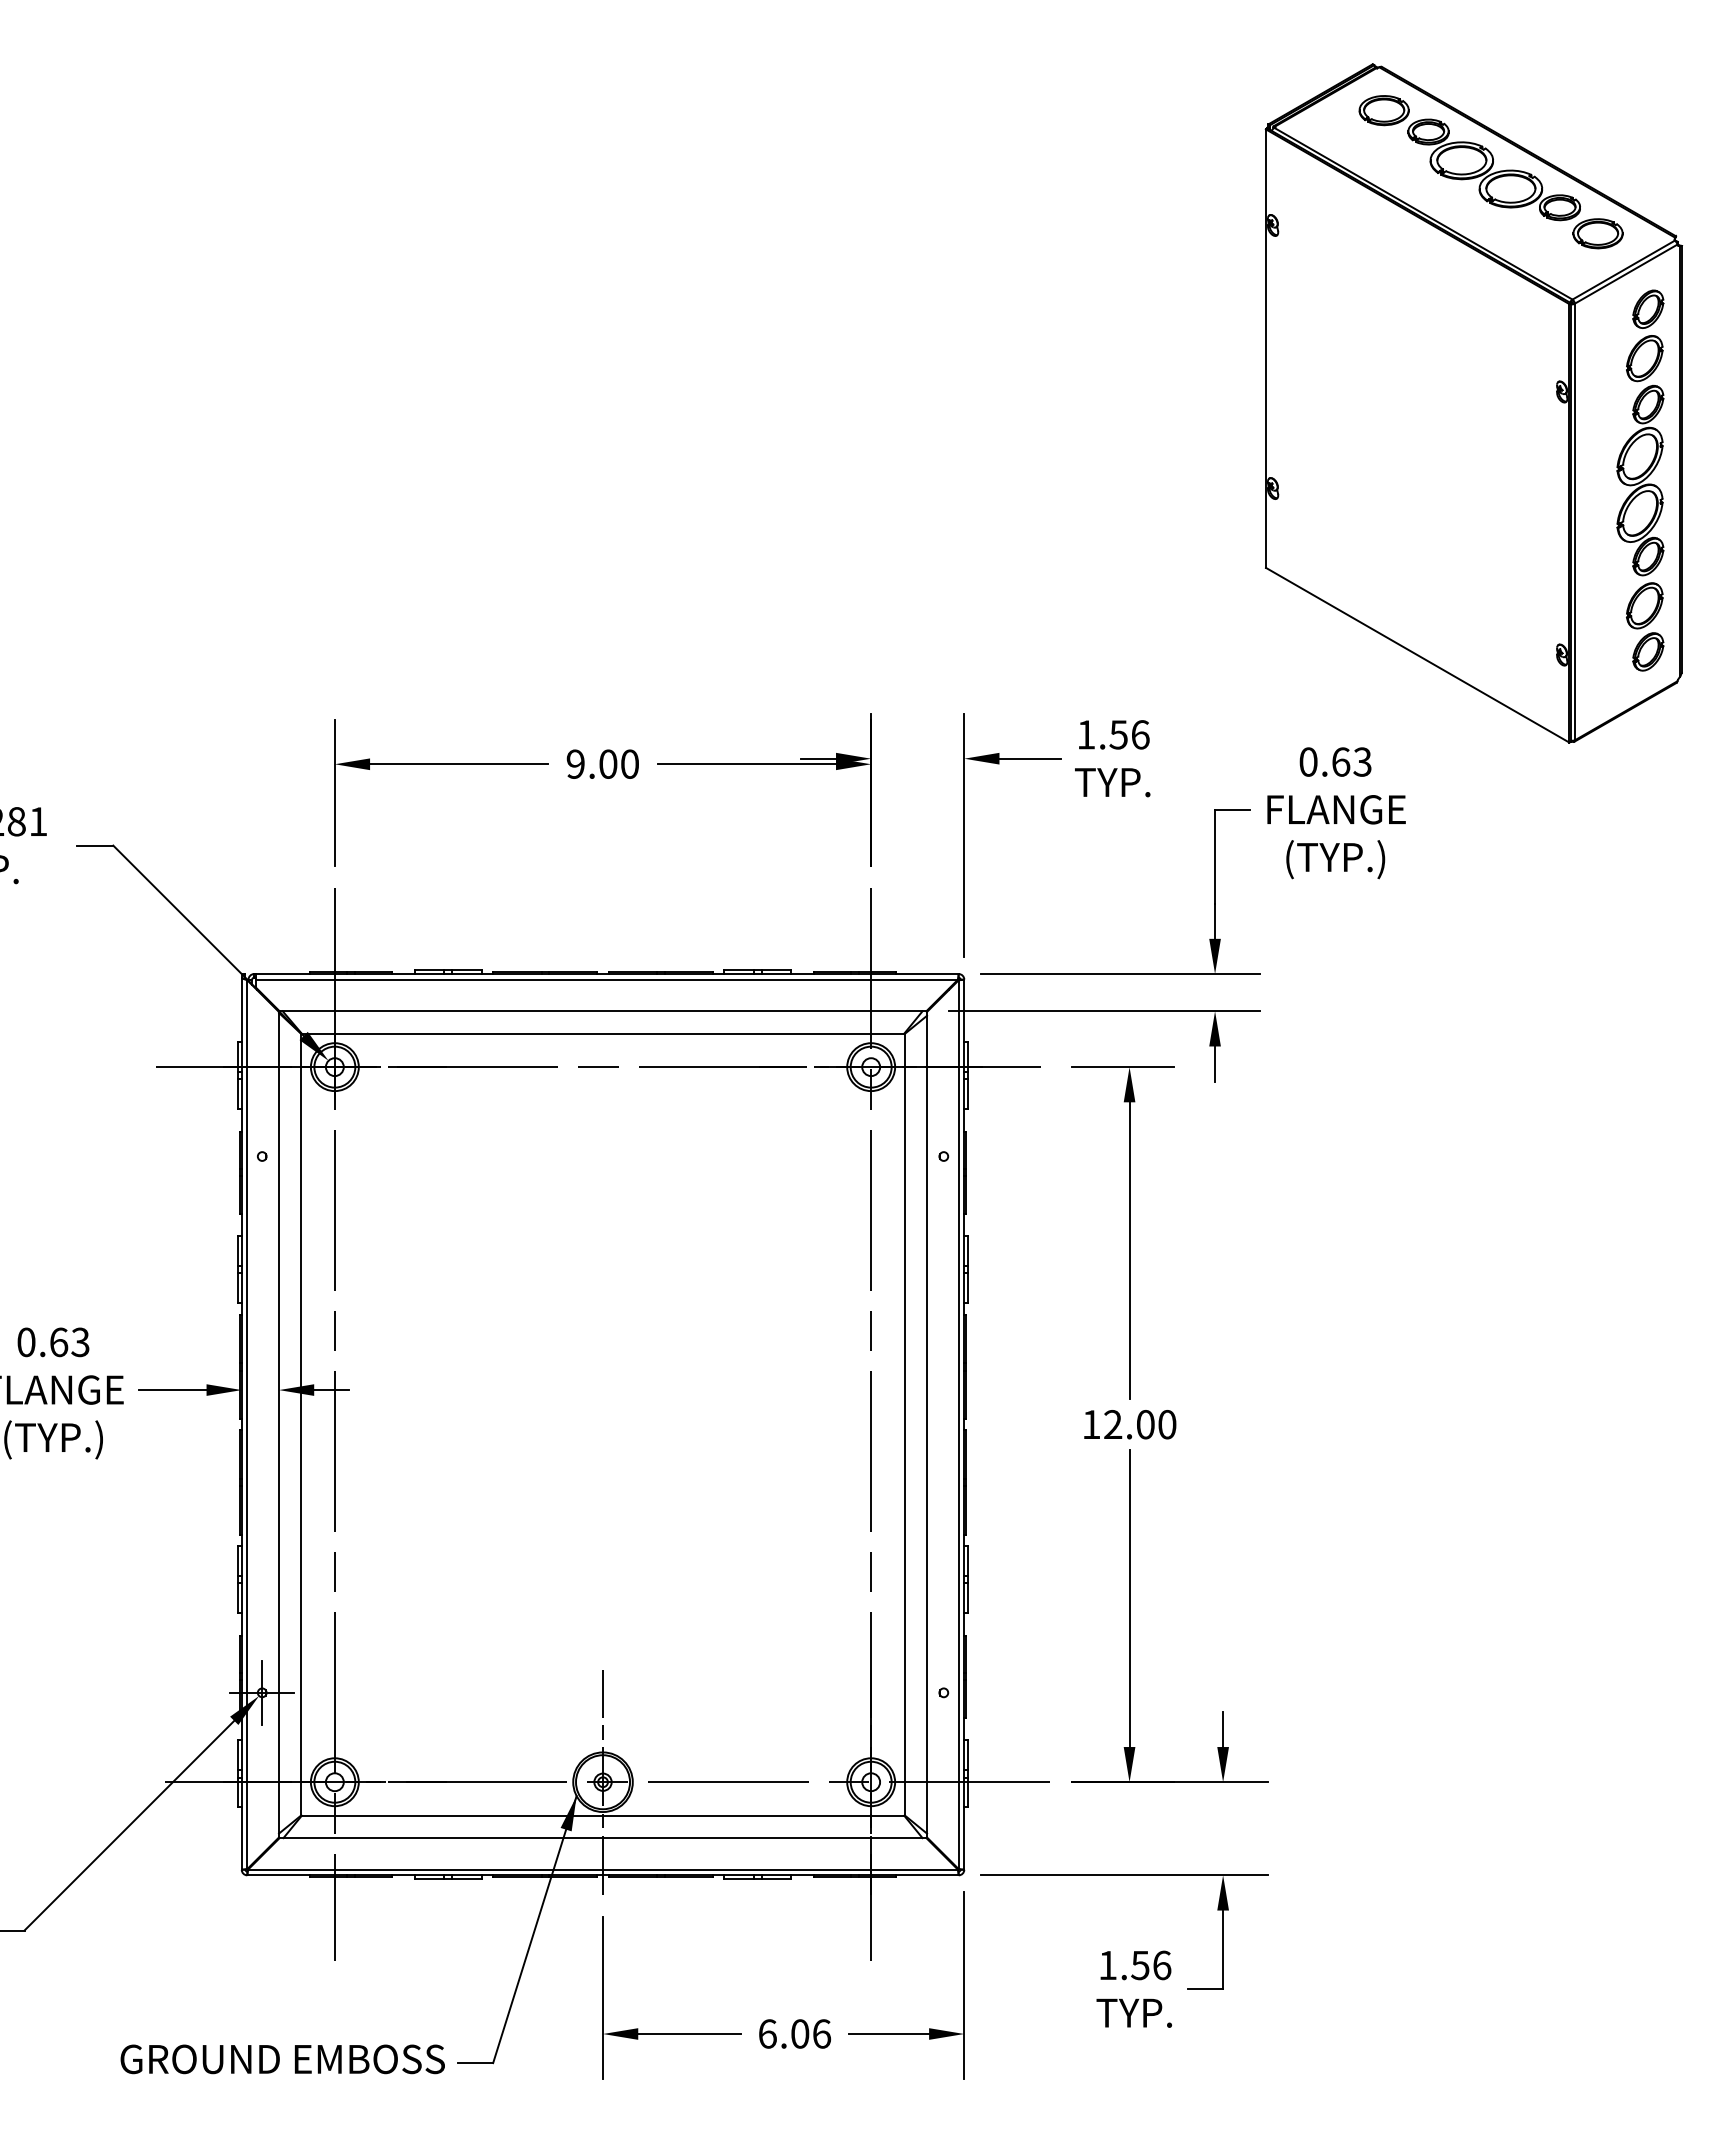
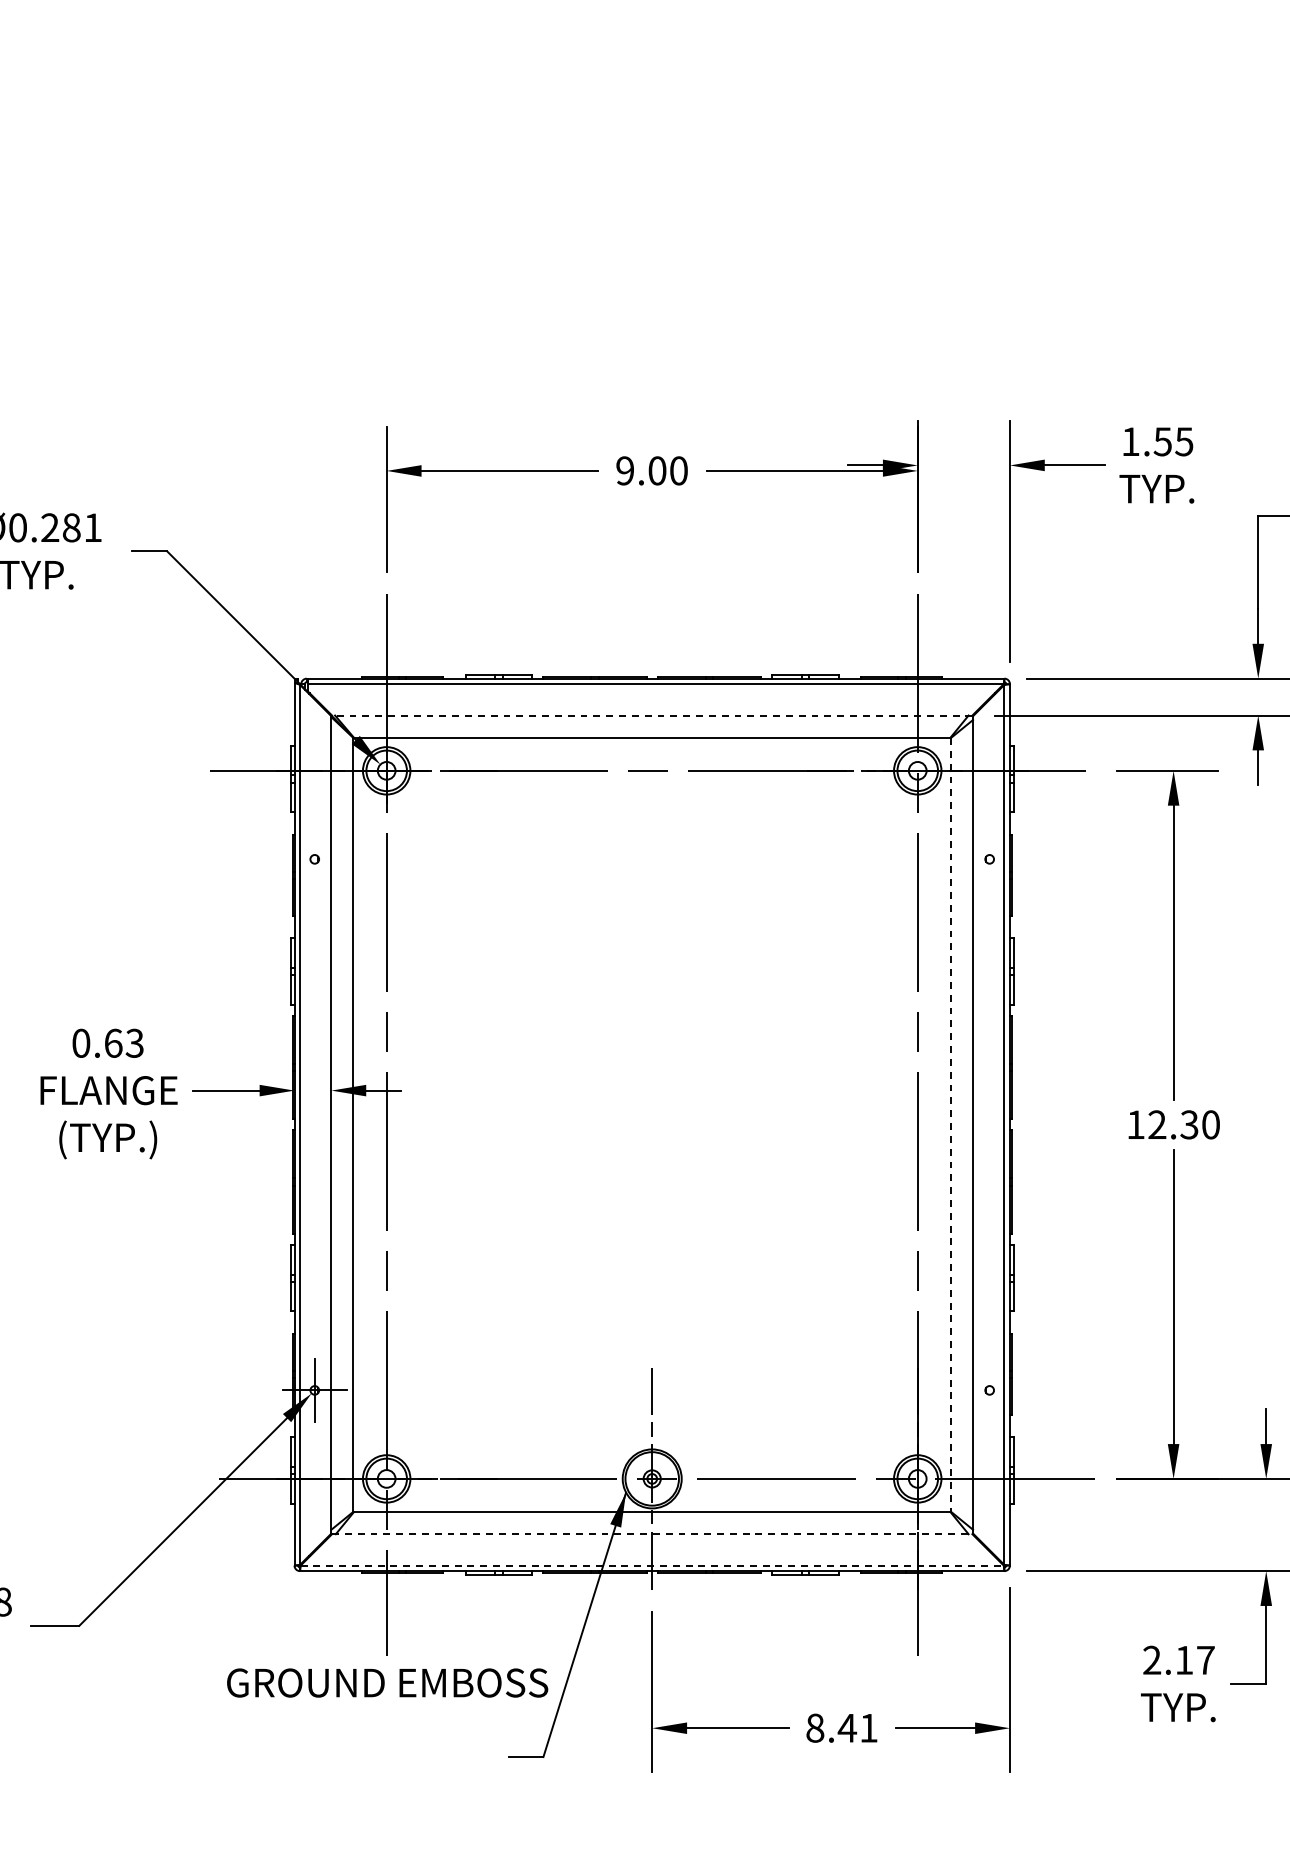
text: (1140, 734) -> (1184, 441), 1.56 -> 1.55
line: (602, 1011) -> (651, 715), solid -> dashed
line: (904, 1424) -> (950, 1124), solid -> dashed
text: (1145, 1424) -> (1189, 1124), 12.00 -> 12.30
line: (603, 1838) -> (652, 1534), solid -> dashed
line: (603, 1869) -> (652, 1565), solid -> dashed
text: (1135, 1965) -> (1179, 1660), 1.56 -> 2.17
text: (794, 2033) -> (841, 1727), 6.06 -> 8.41
text: (282, 2059) -> (387, 1683), moved

